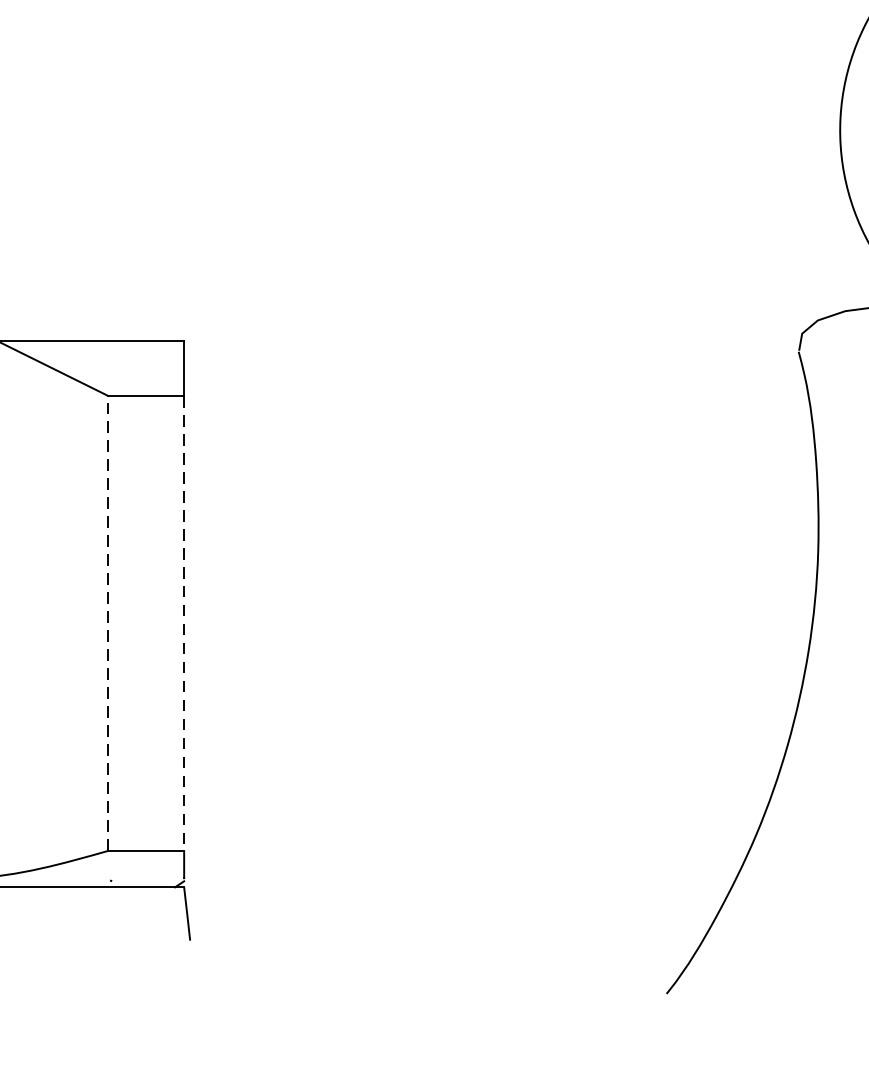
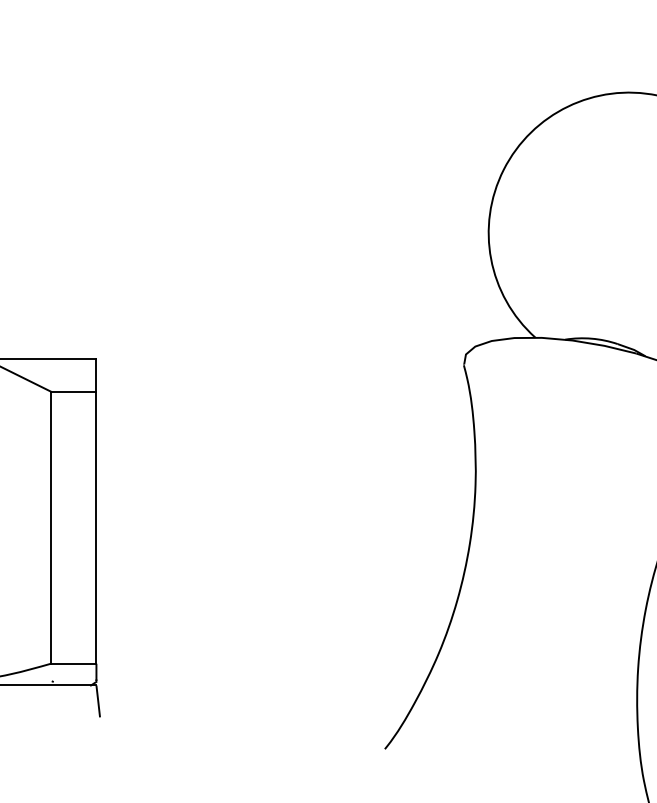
line: (108, 623) -> (51, 527), dashed -> solid
line: (184, 624) -> (96, 528), dashed -> solid

